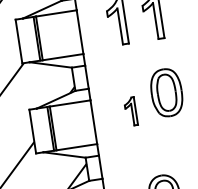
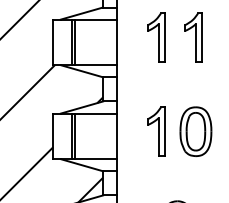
part: (166, 92) -> (195, 131), moved
part: (131, 111) -> (156, 131), size x1.67

